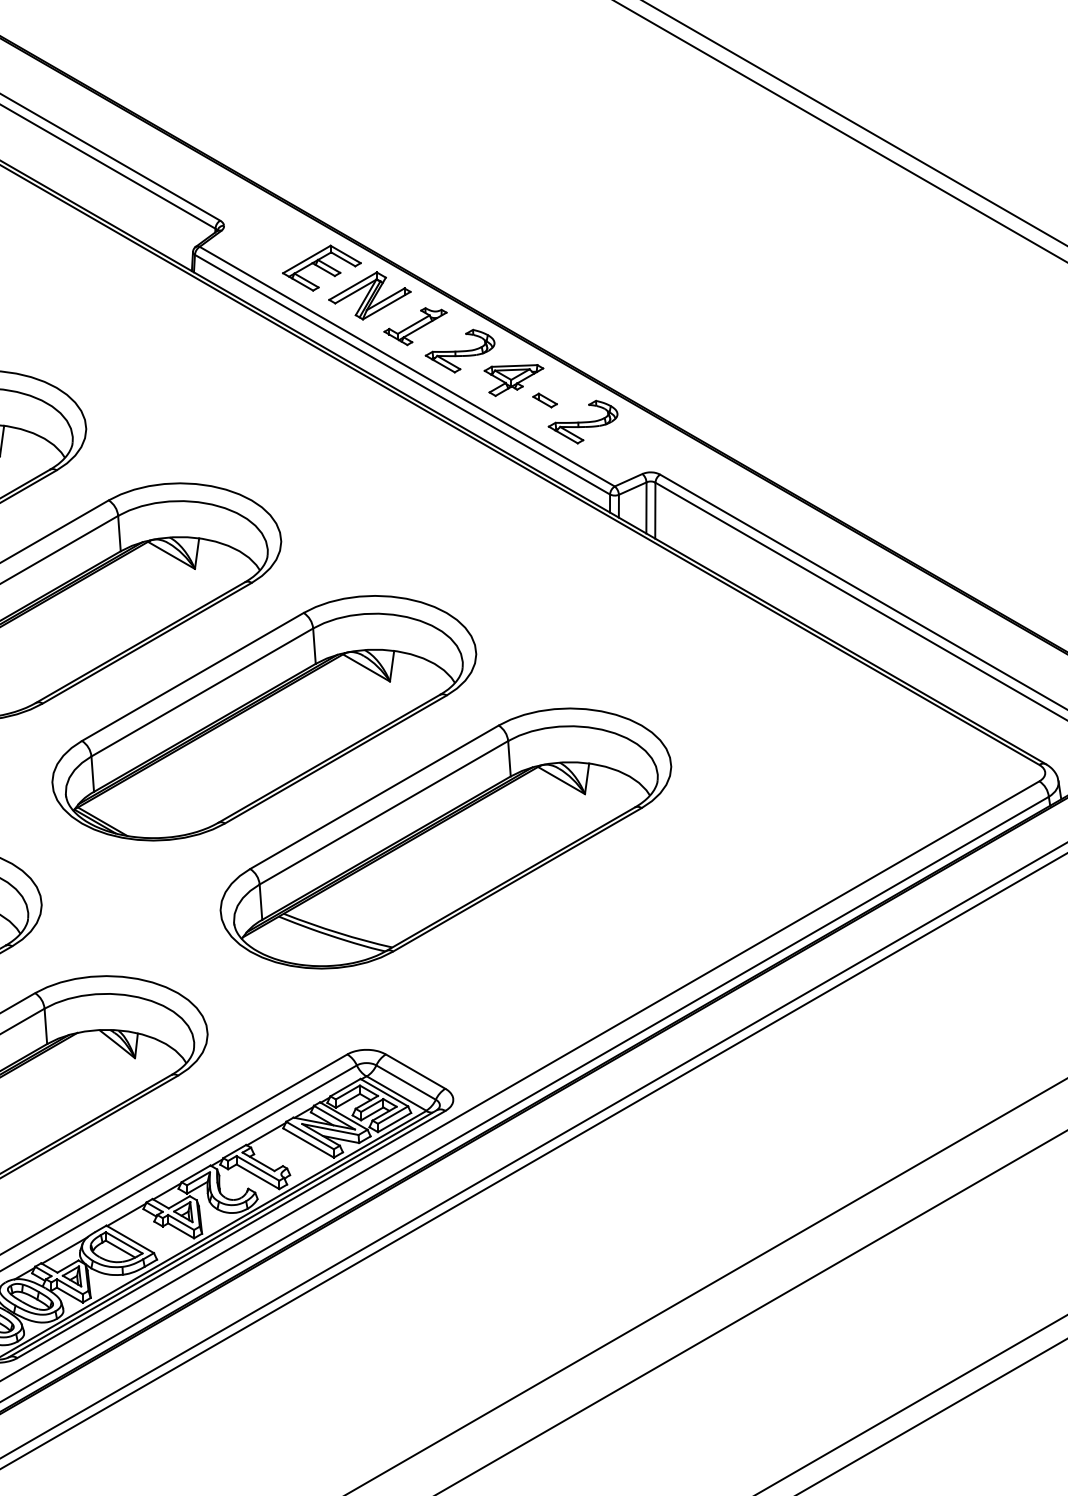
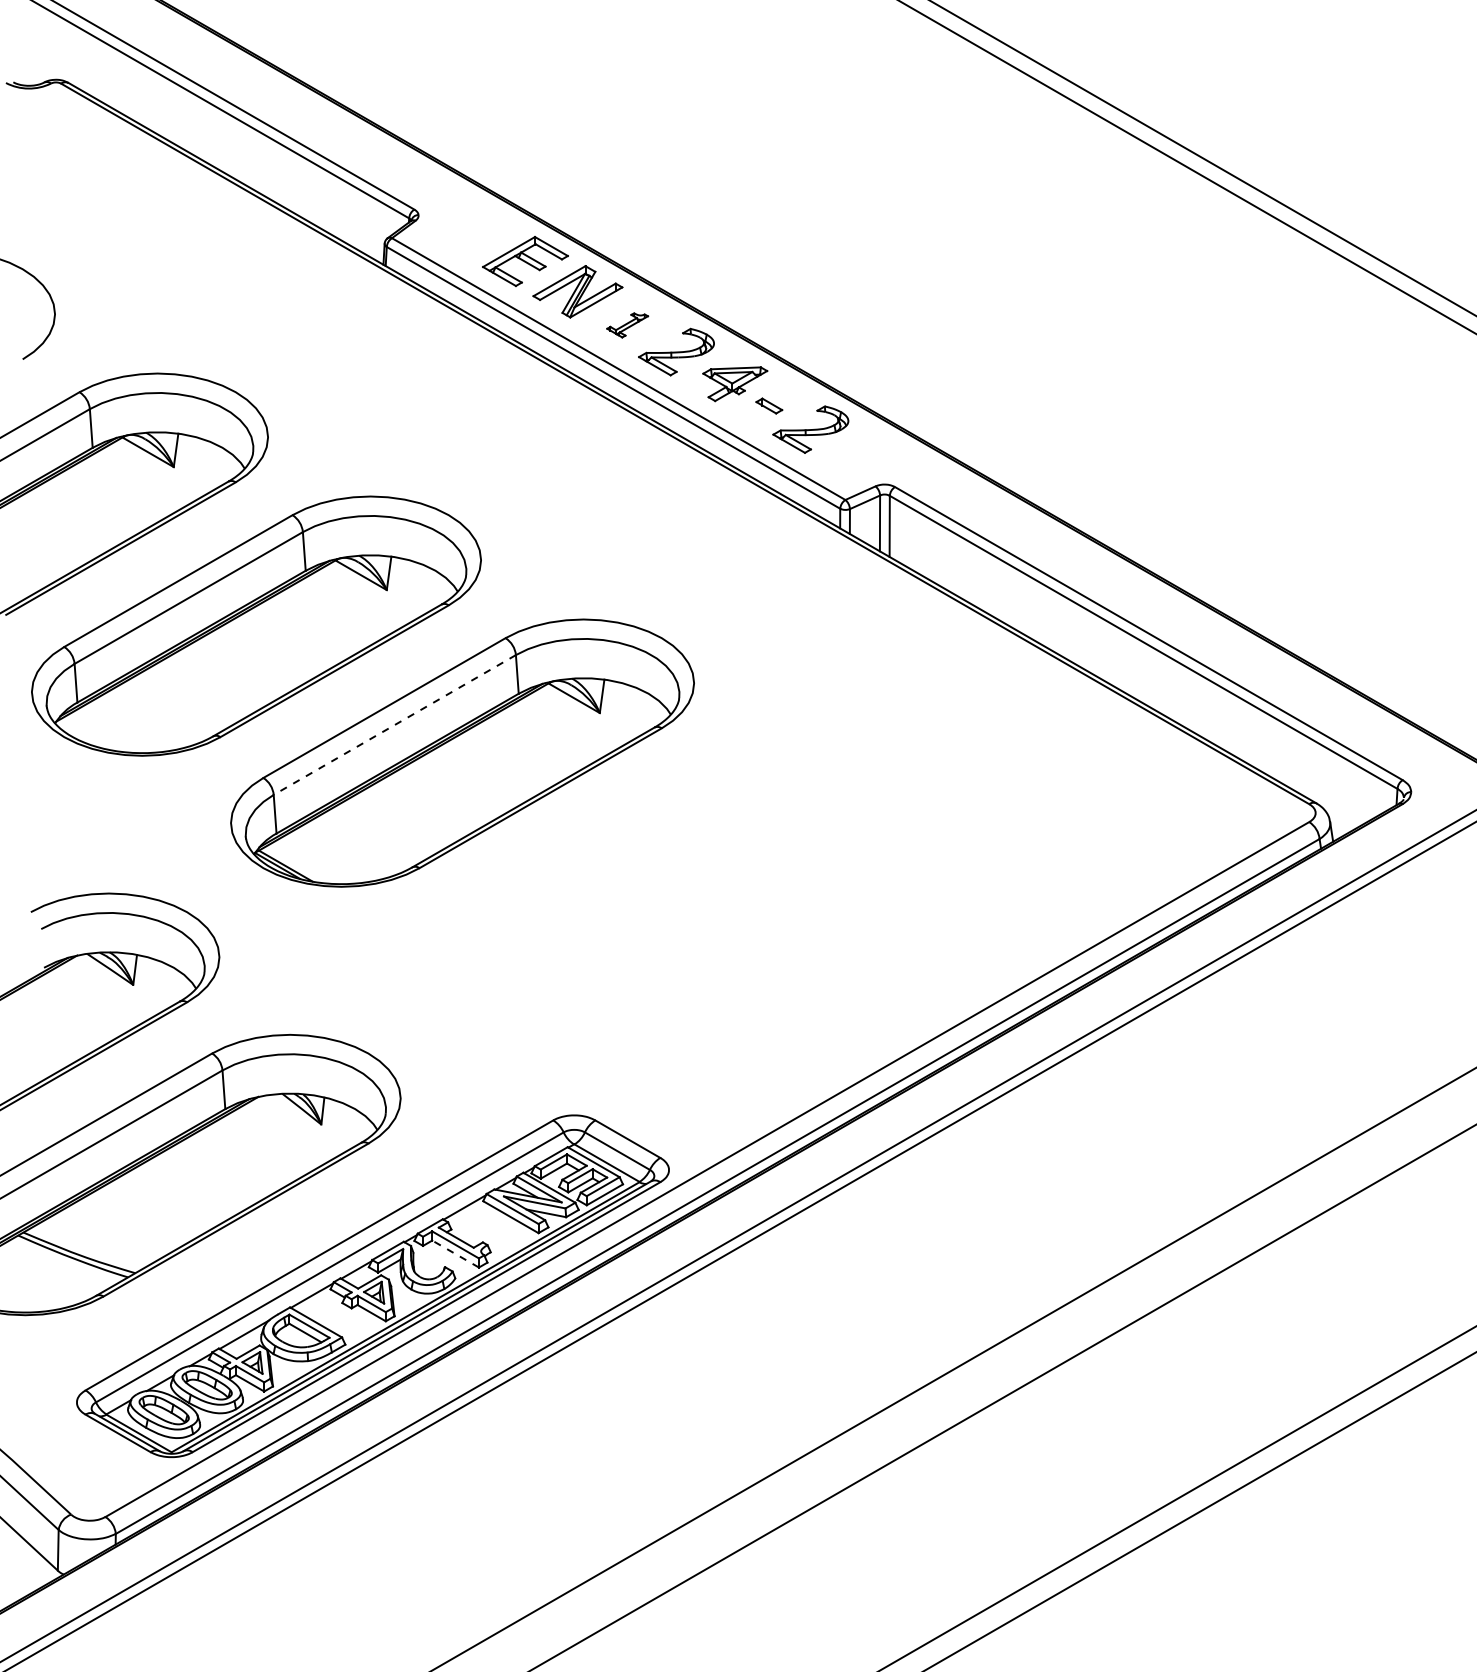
part: (415, 326) -> (627, 325), size x0.6
line: (202, 692) -> (394, 725), solid -> dashed
part: (445, 838) -> (660, 884), removed
line: (257, 1177) -> (455, 1254), solid -> dashed

